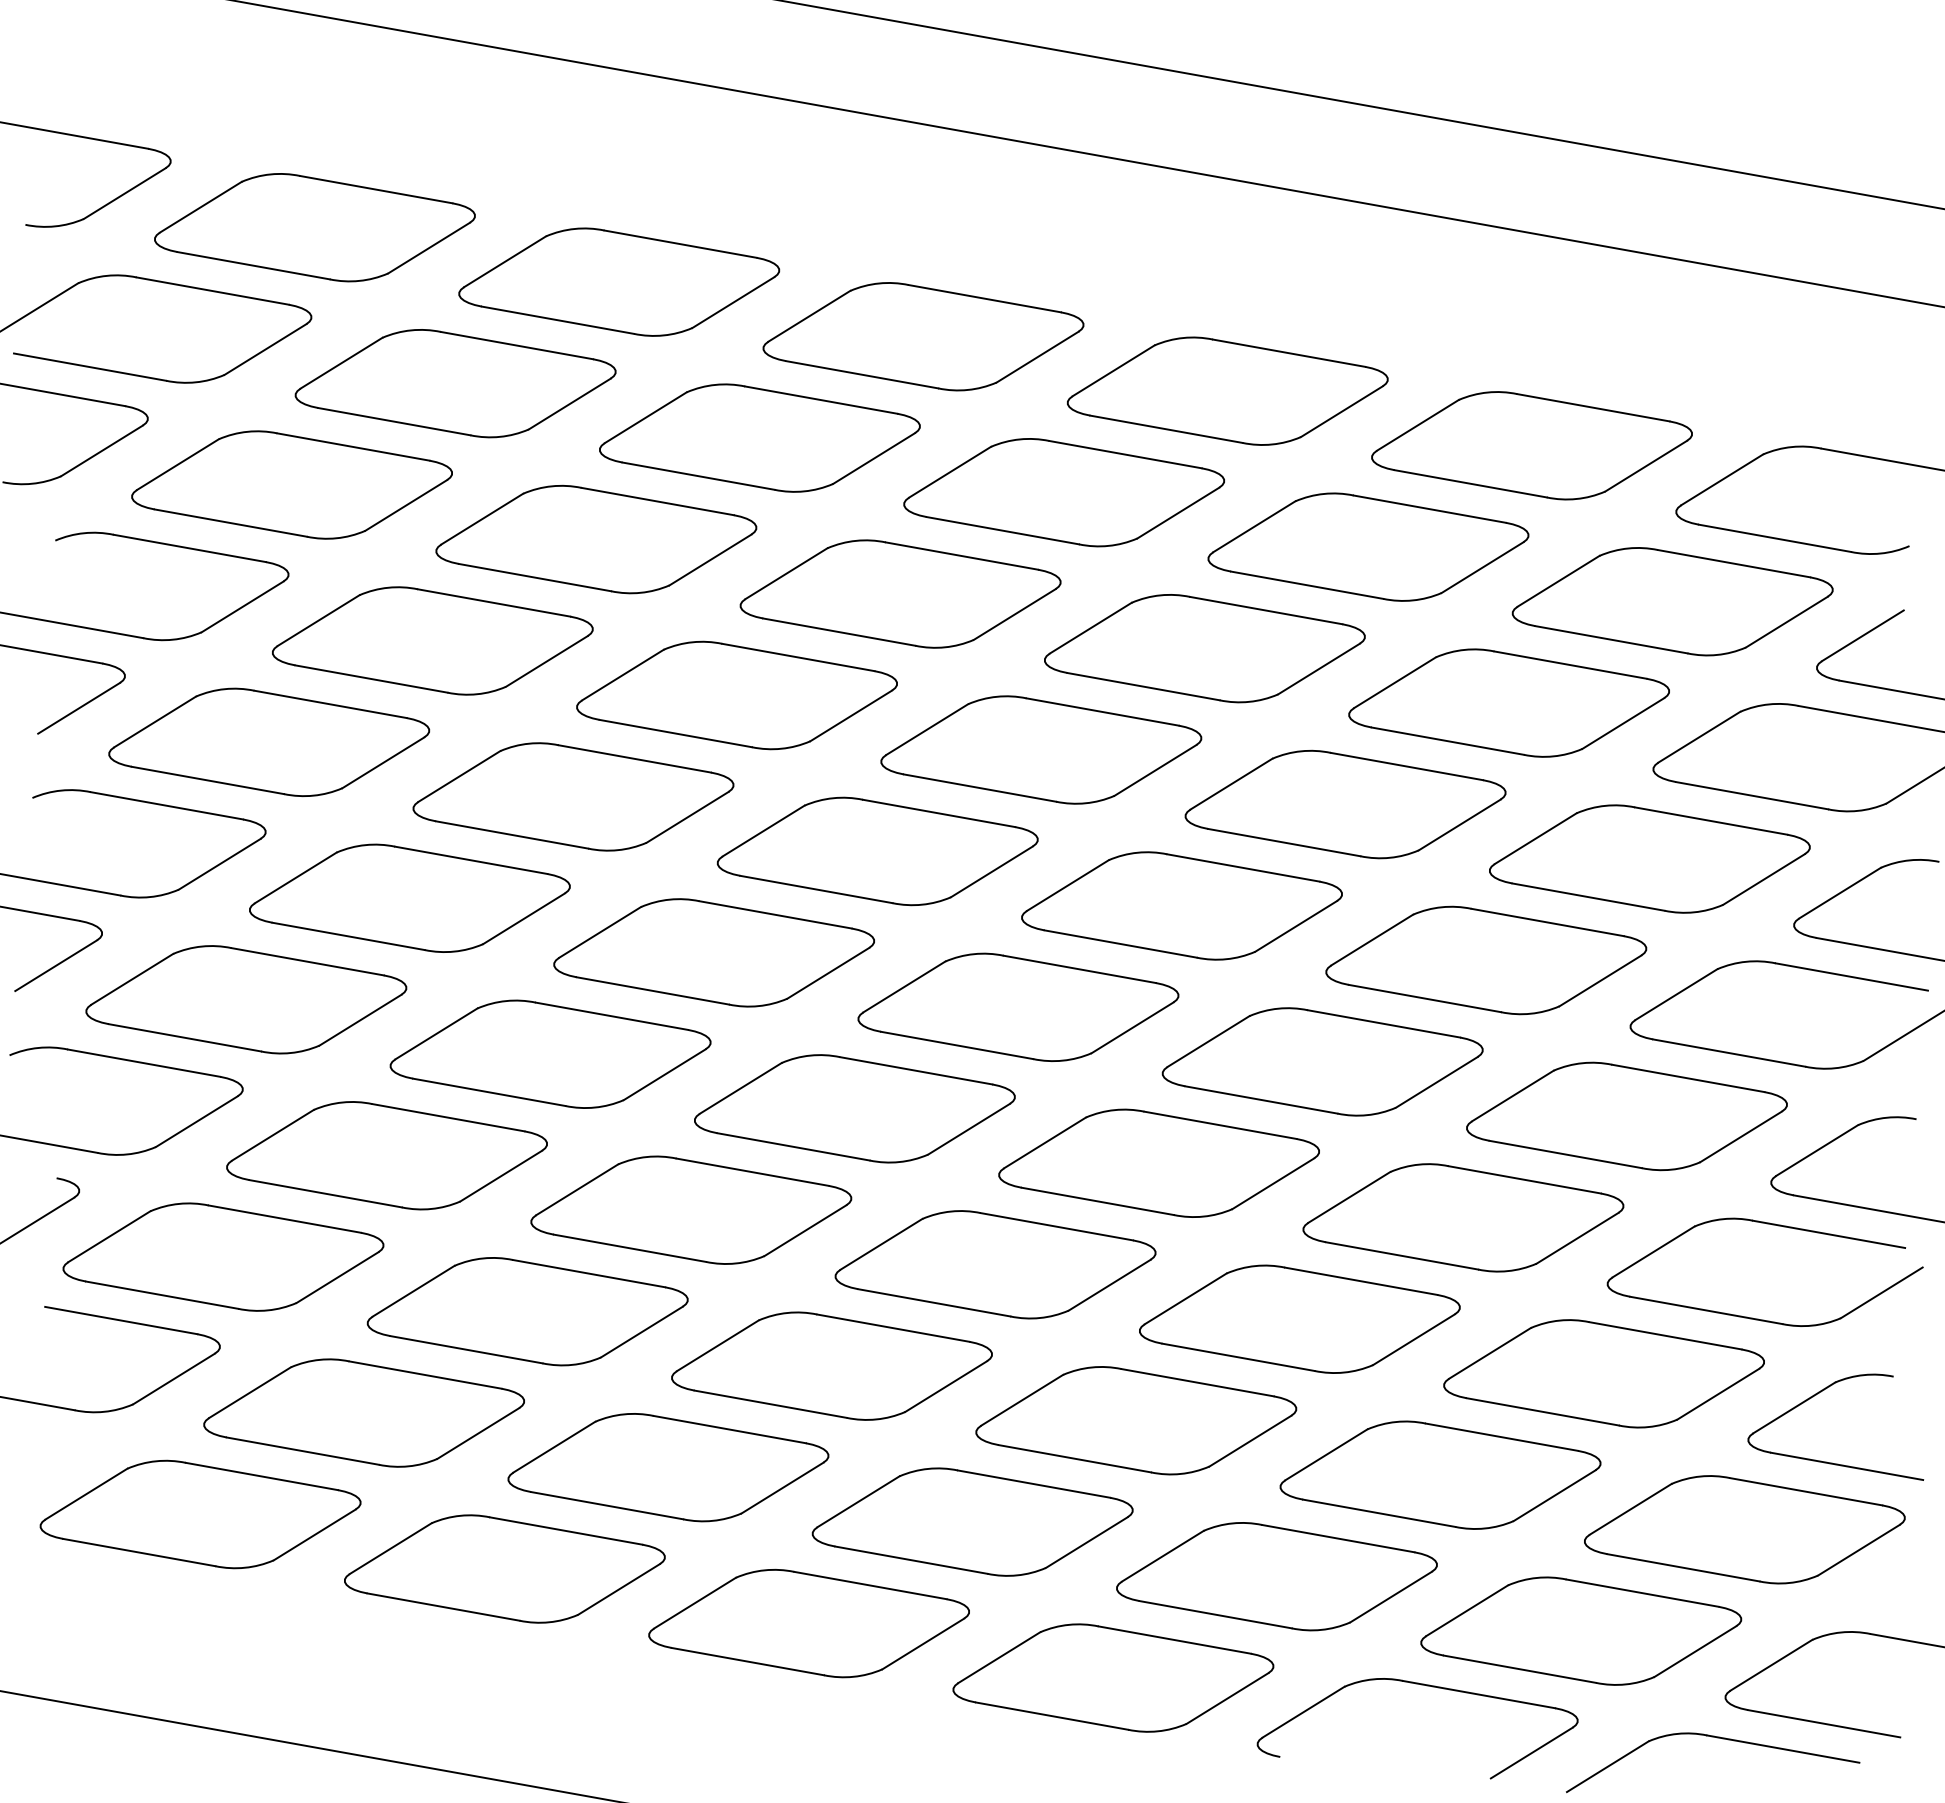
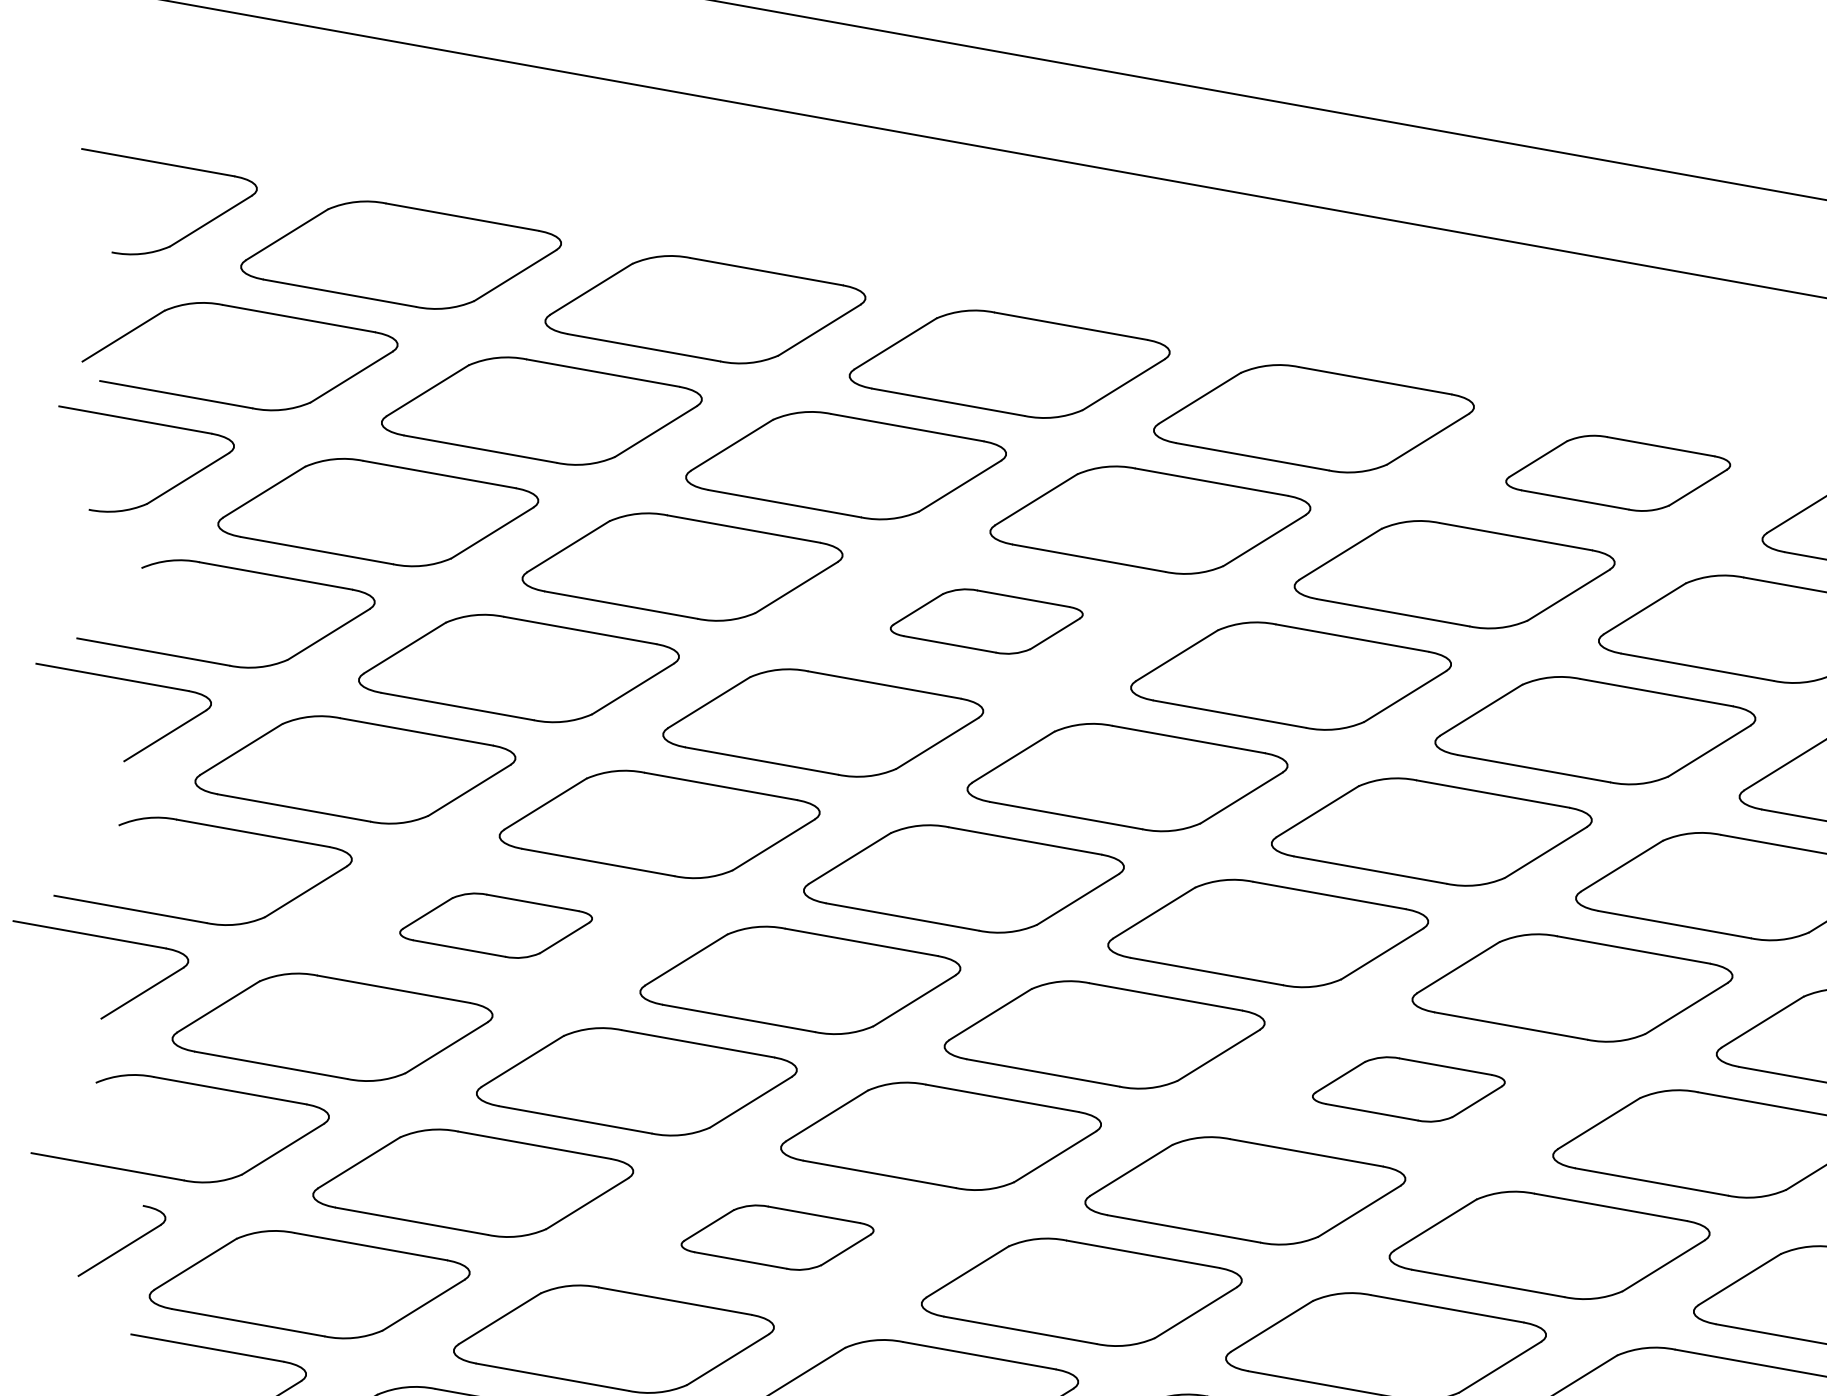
part: (1531, 445) -> (1617, 473), size x0.7
part: (900, 593) -> (986, 621), size x0.6
part: (409, 897) -> (495, 925), size x0.6
part: (1322, 1061) -> (1408, 1089), size x0.6
part: (691, 1209) -> (777, 1237), size x0.6

